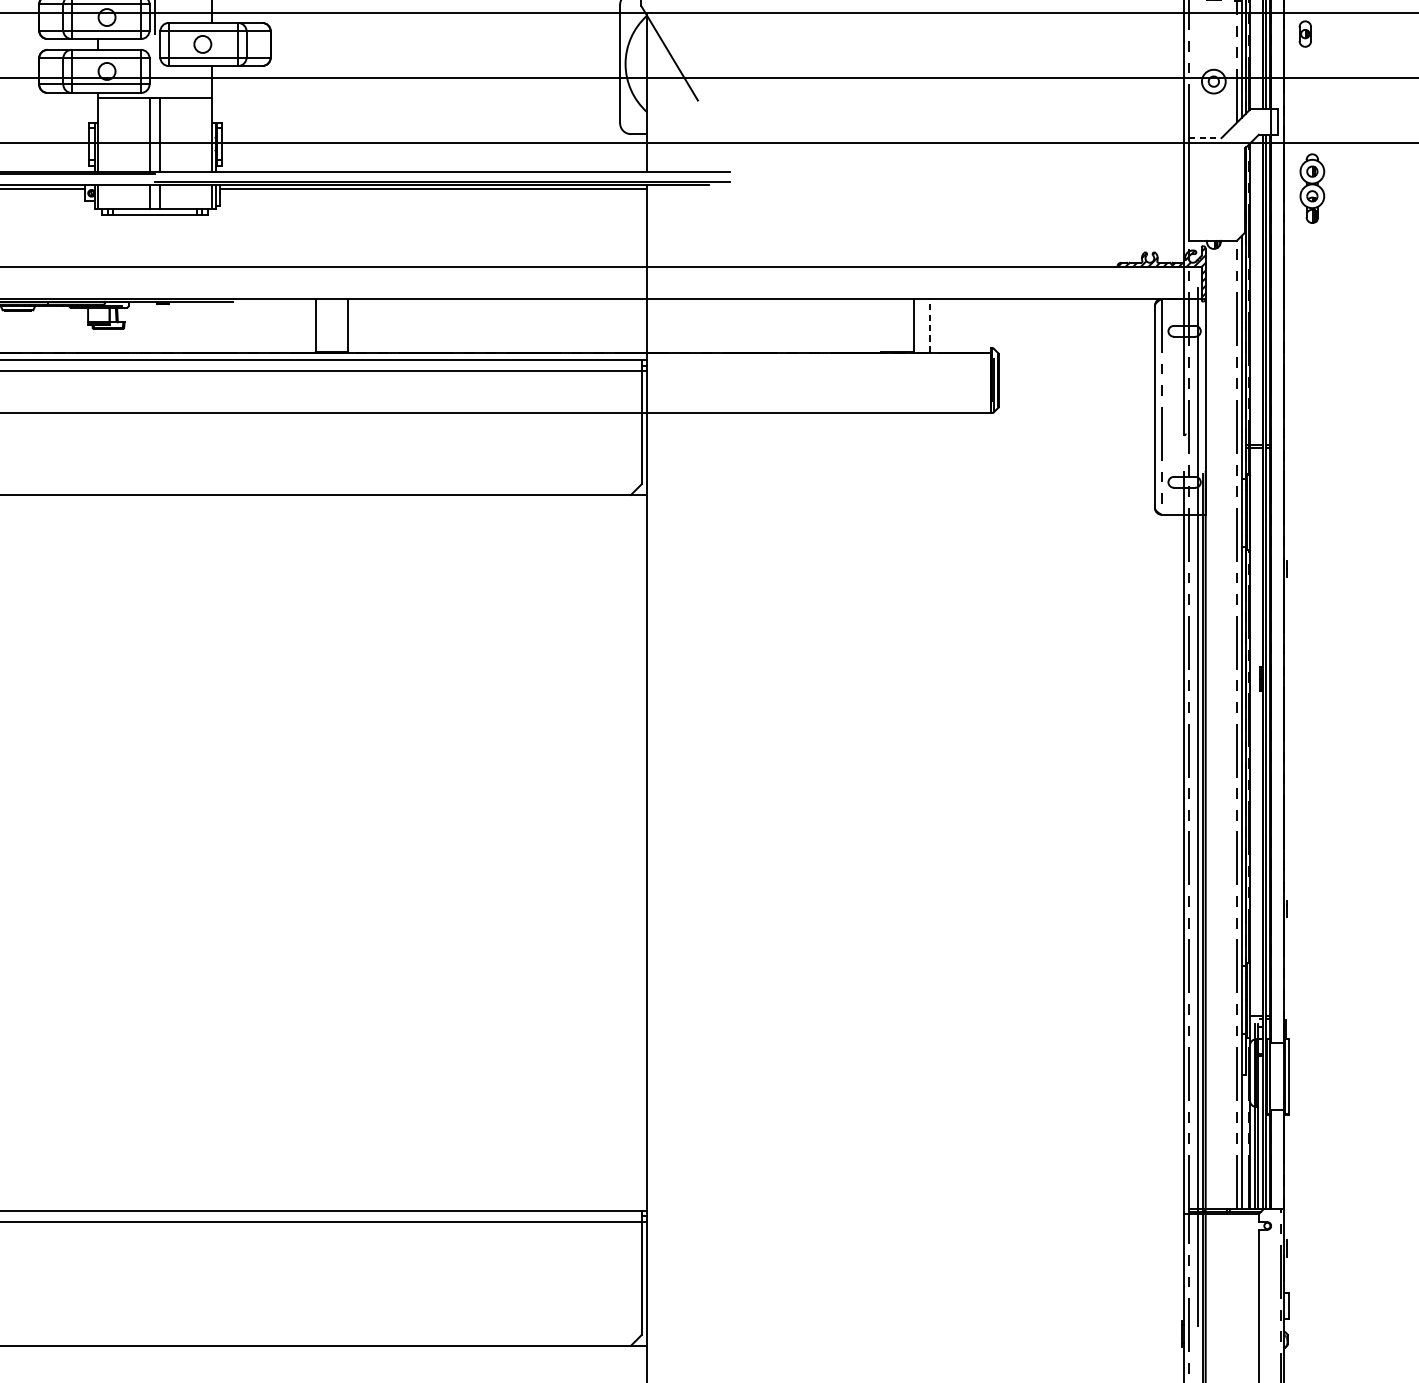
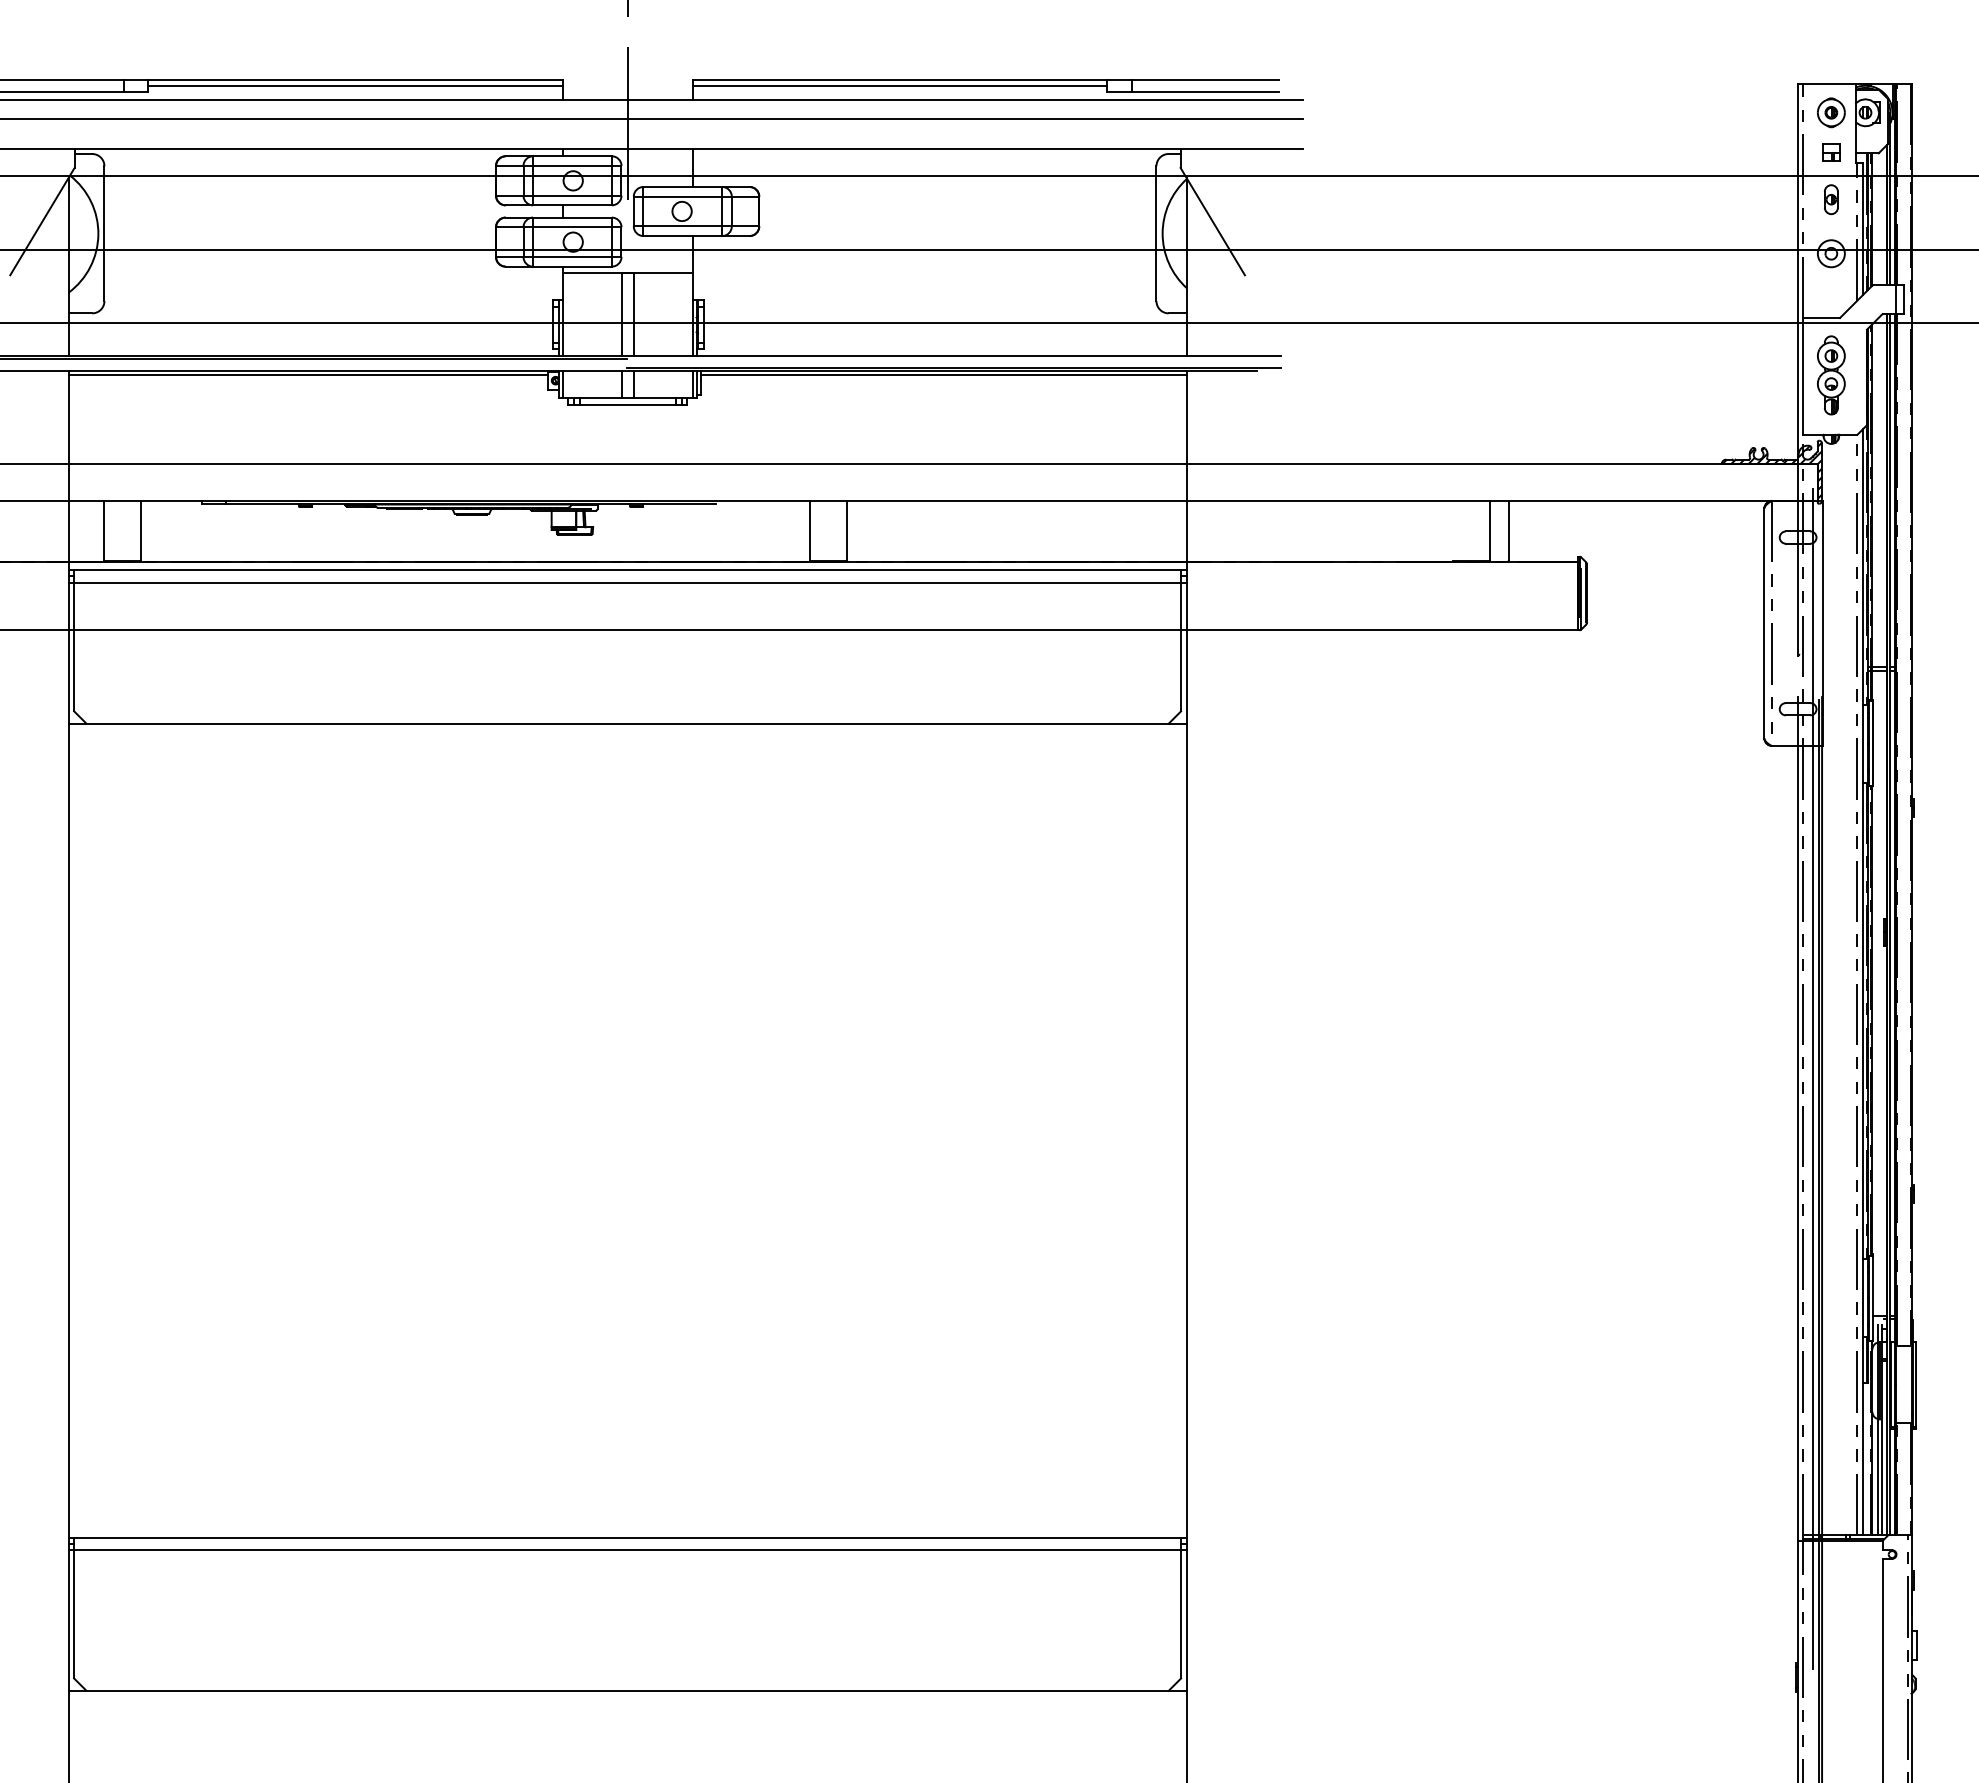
part: (1305, 33) -> (1831, 199), moved
line: (1206, 137) -> (1822, 317), dashed -> solid
part: (1312, 188) -> (1831, 375), moved
line: (929, 325) -> (1508, 530), dashed -> solid

